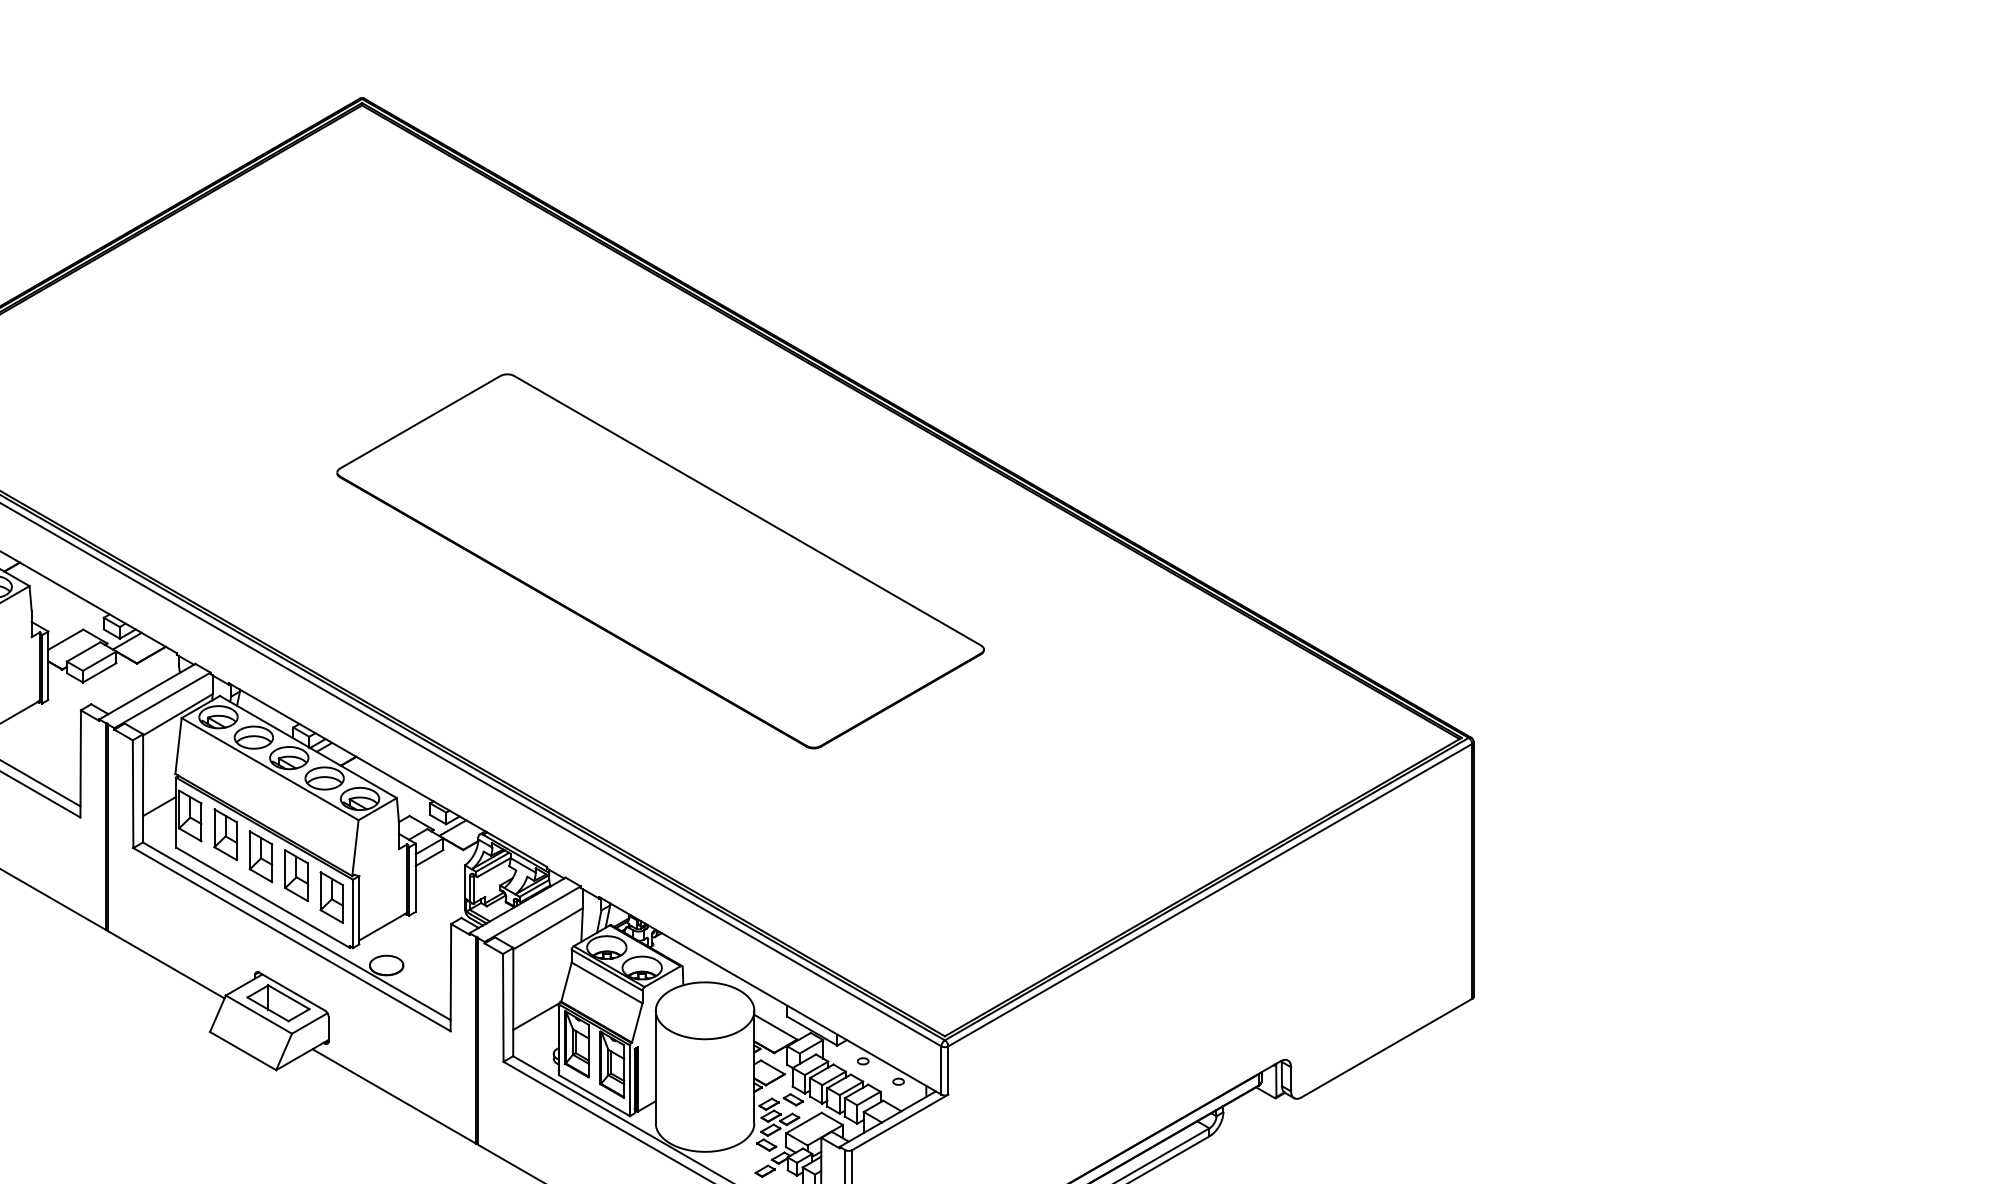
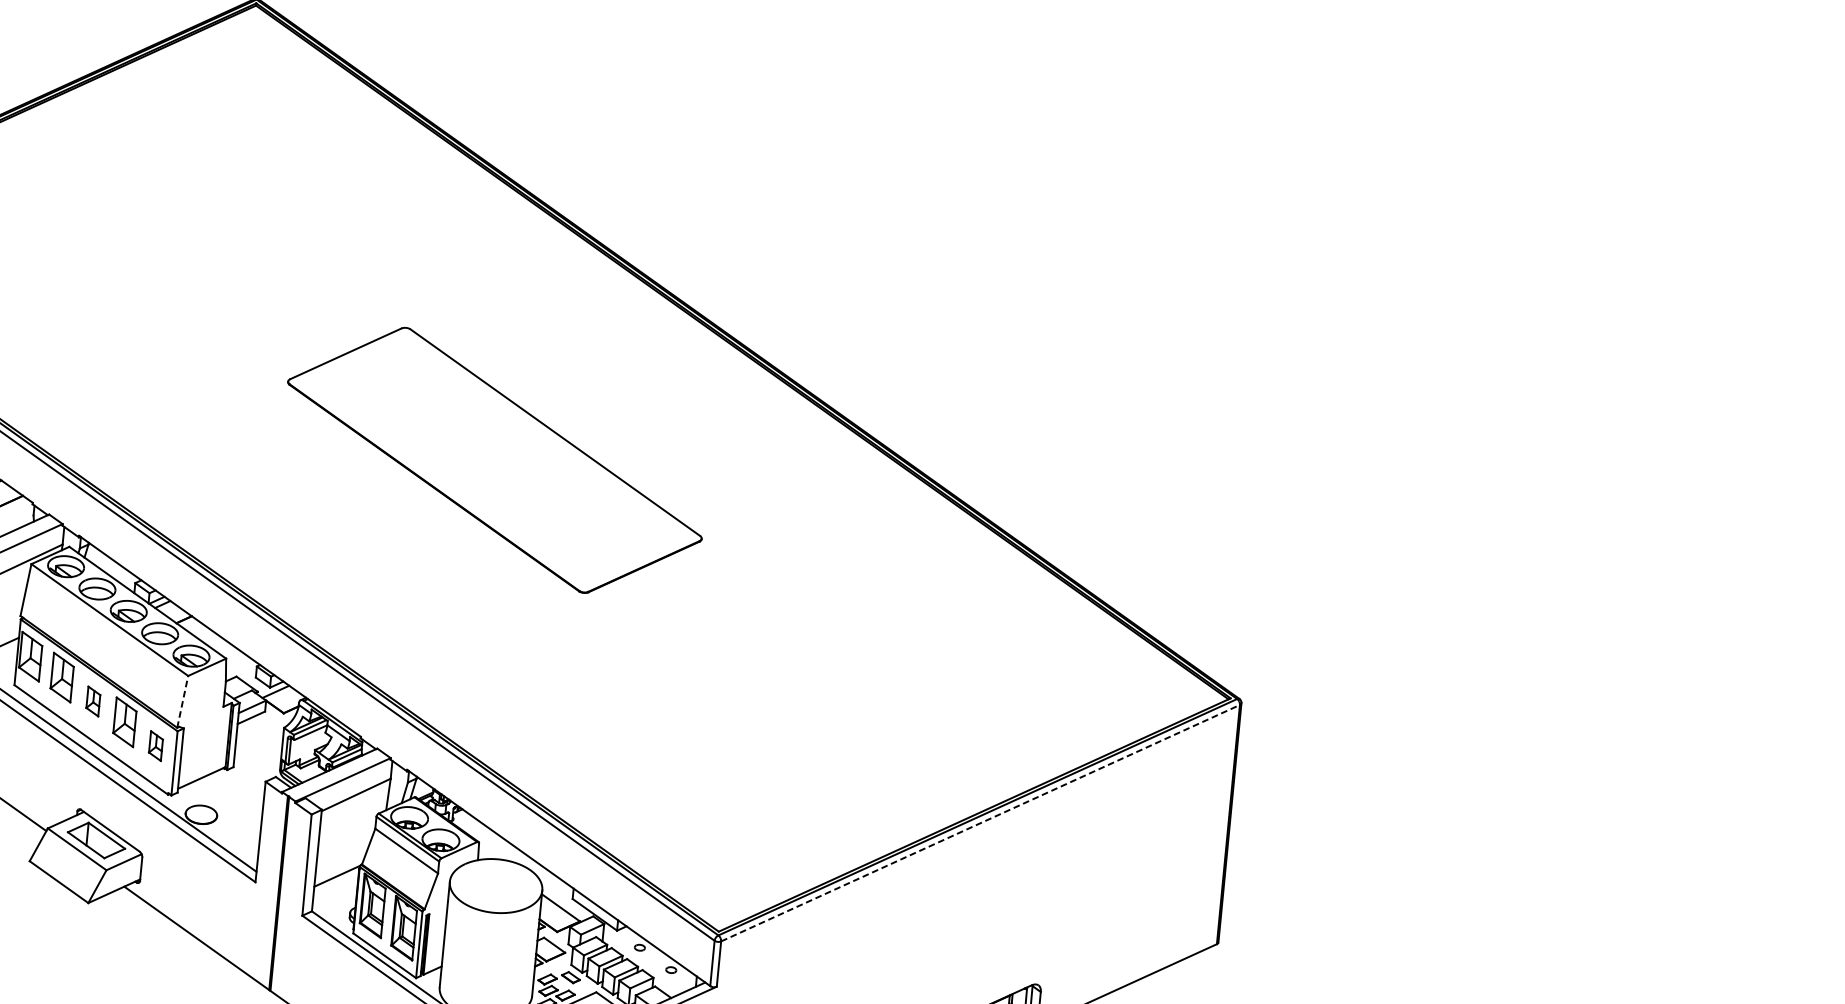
part: (660, 561) -> (494, 460), size x0.7
line: (355, 847) -> (182, 701), solid -> dashed
part: (260, 856) -> (92, 701), size x0.6
line: (1210, 894) -> (980, 822), solid -> dashed
part: (331, 897) -> (155, 746), size x0.6

